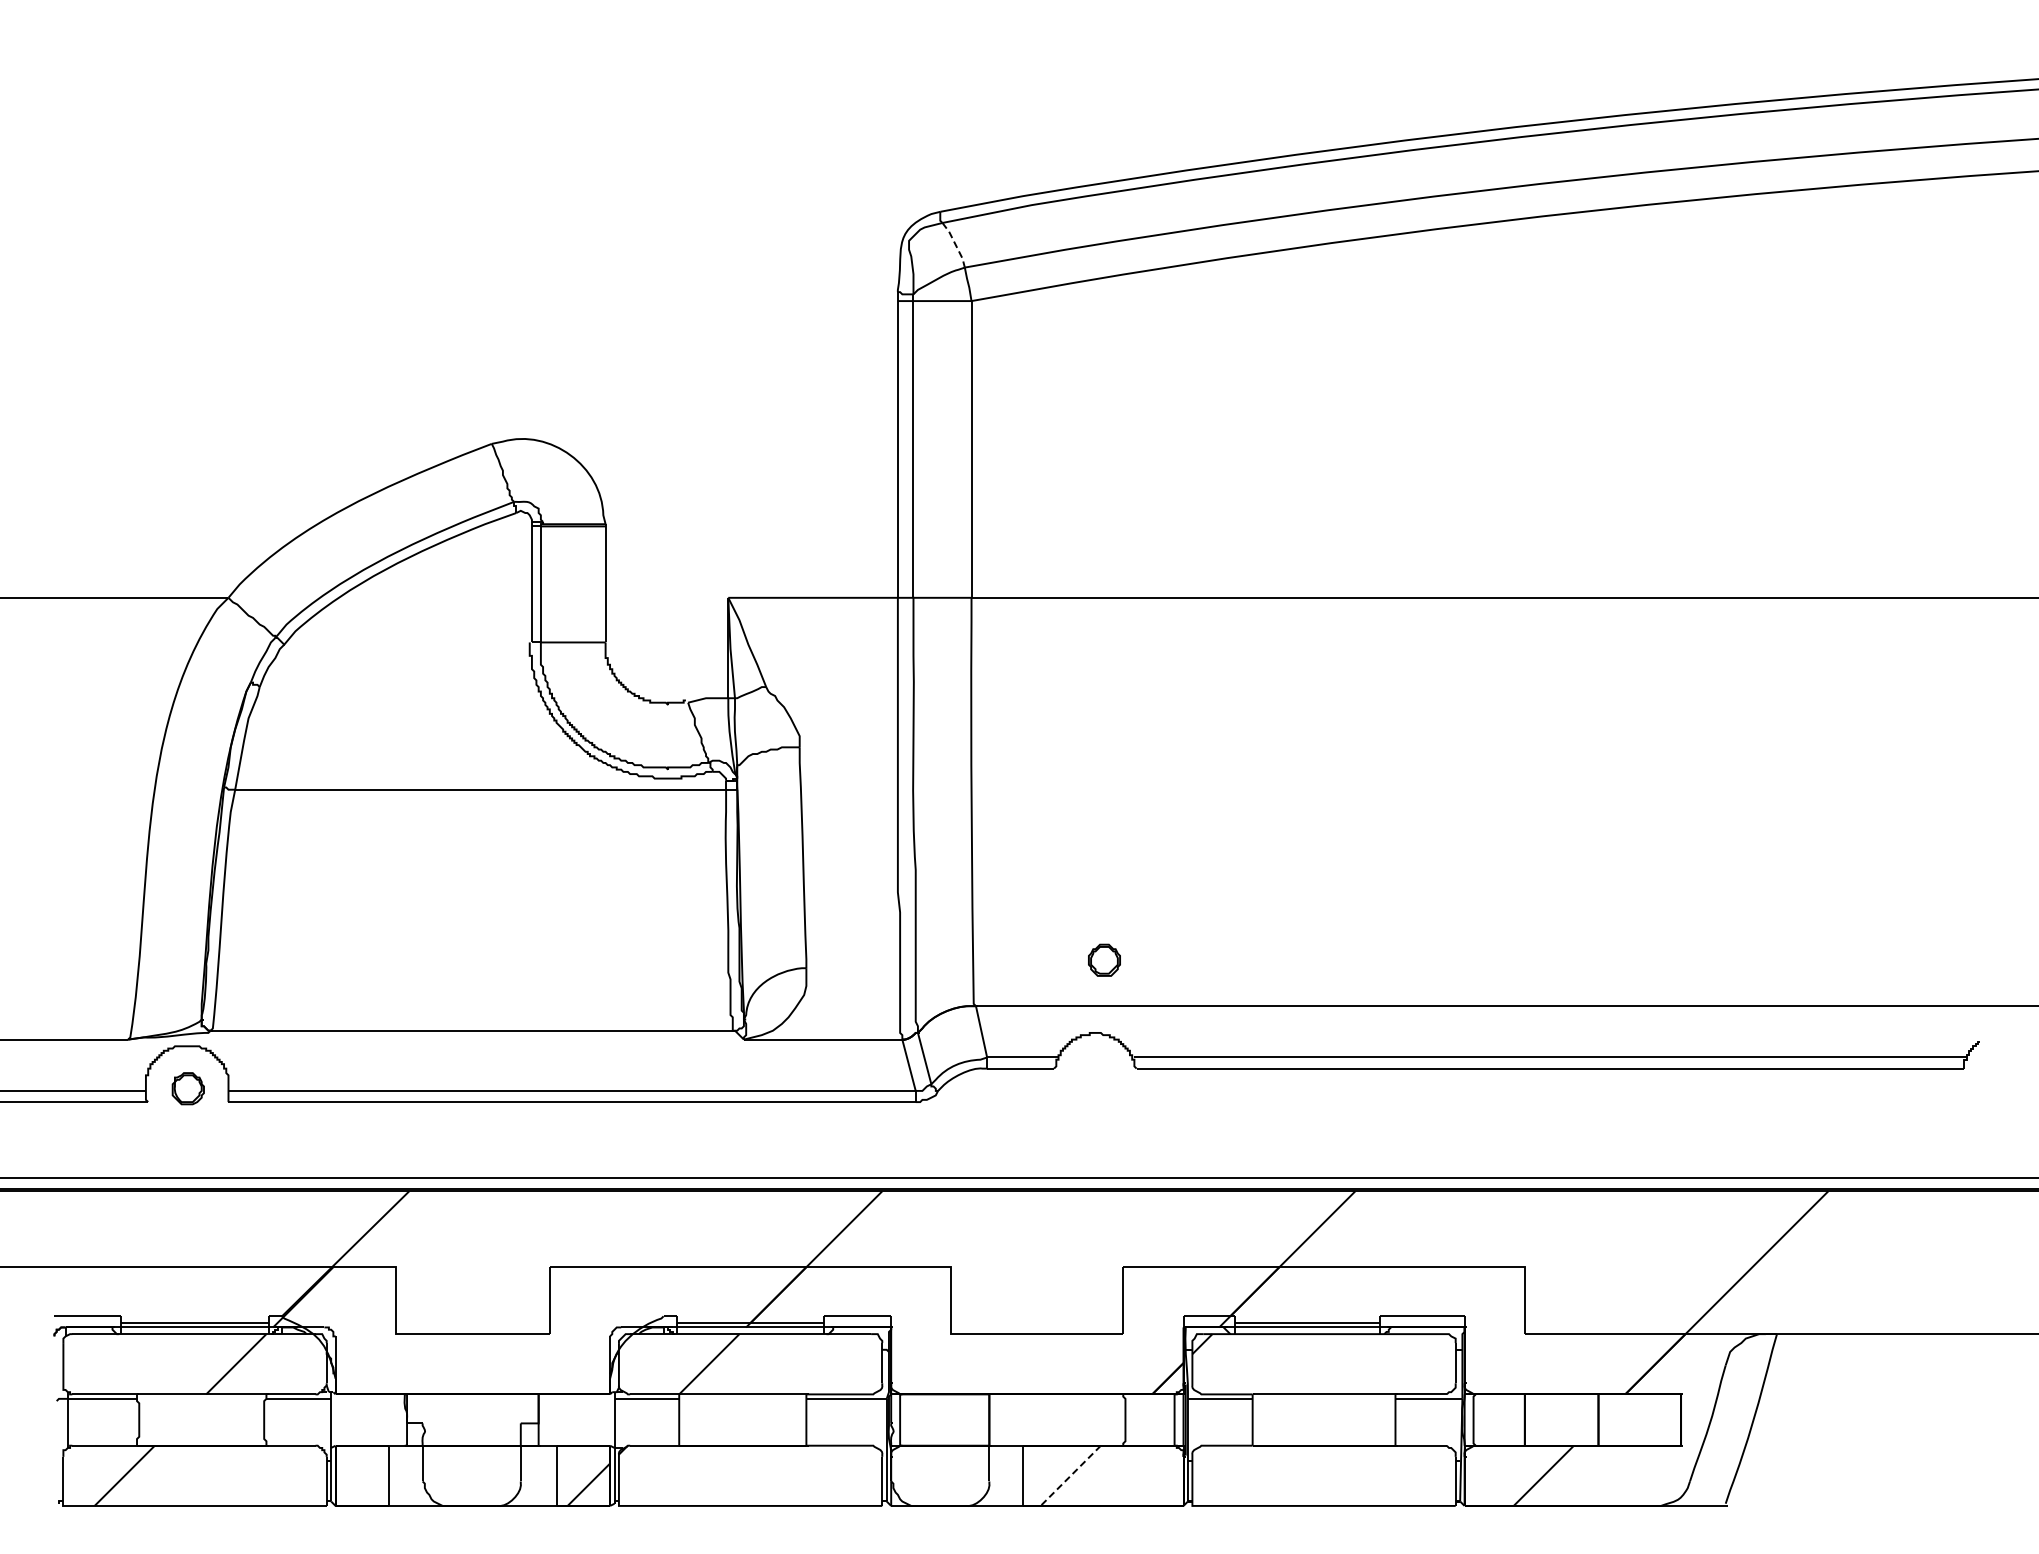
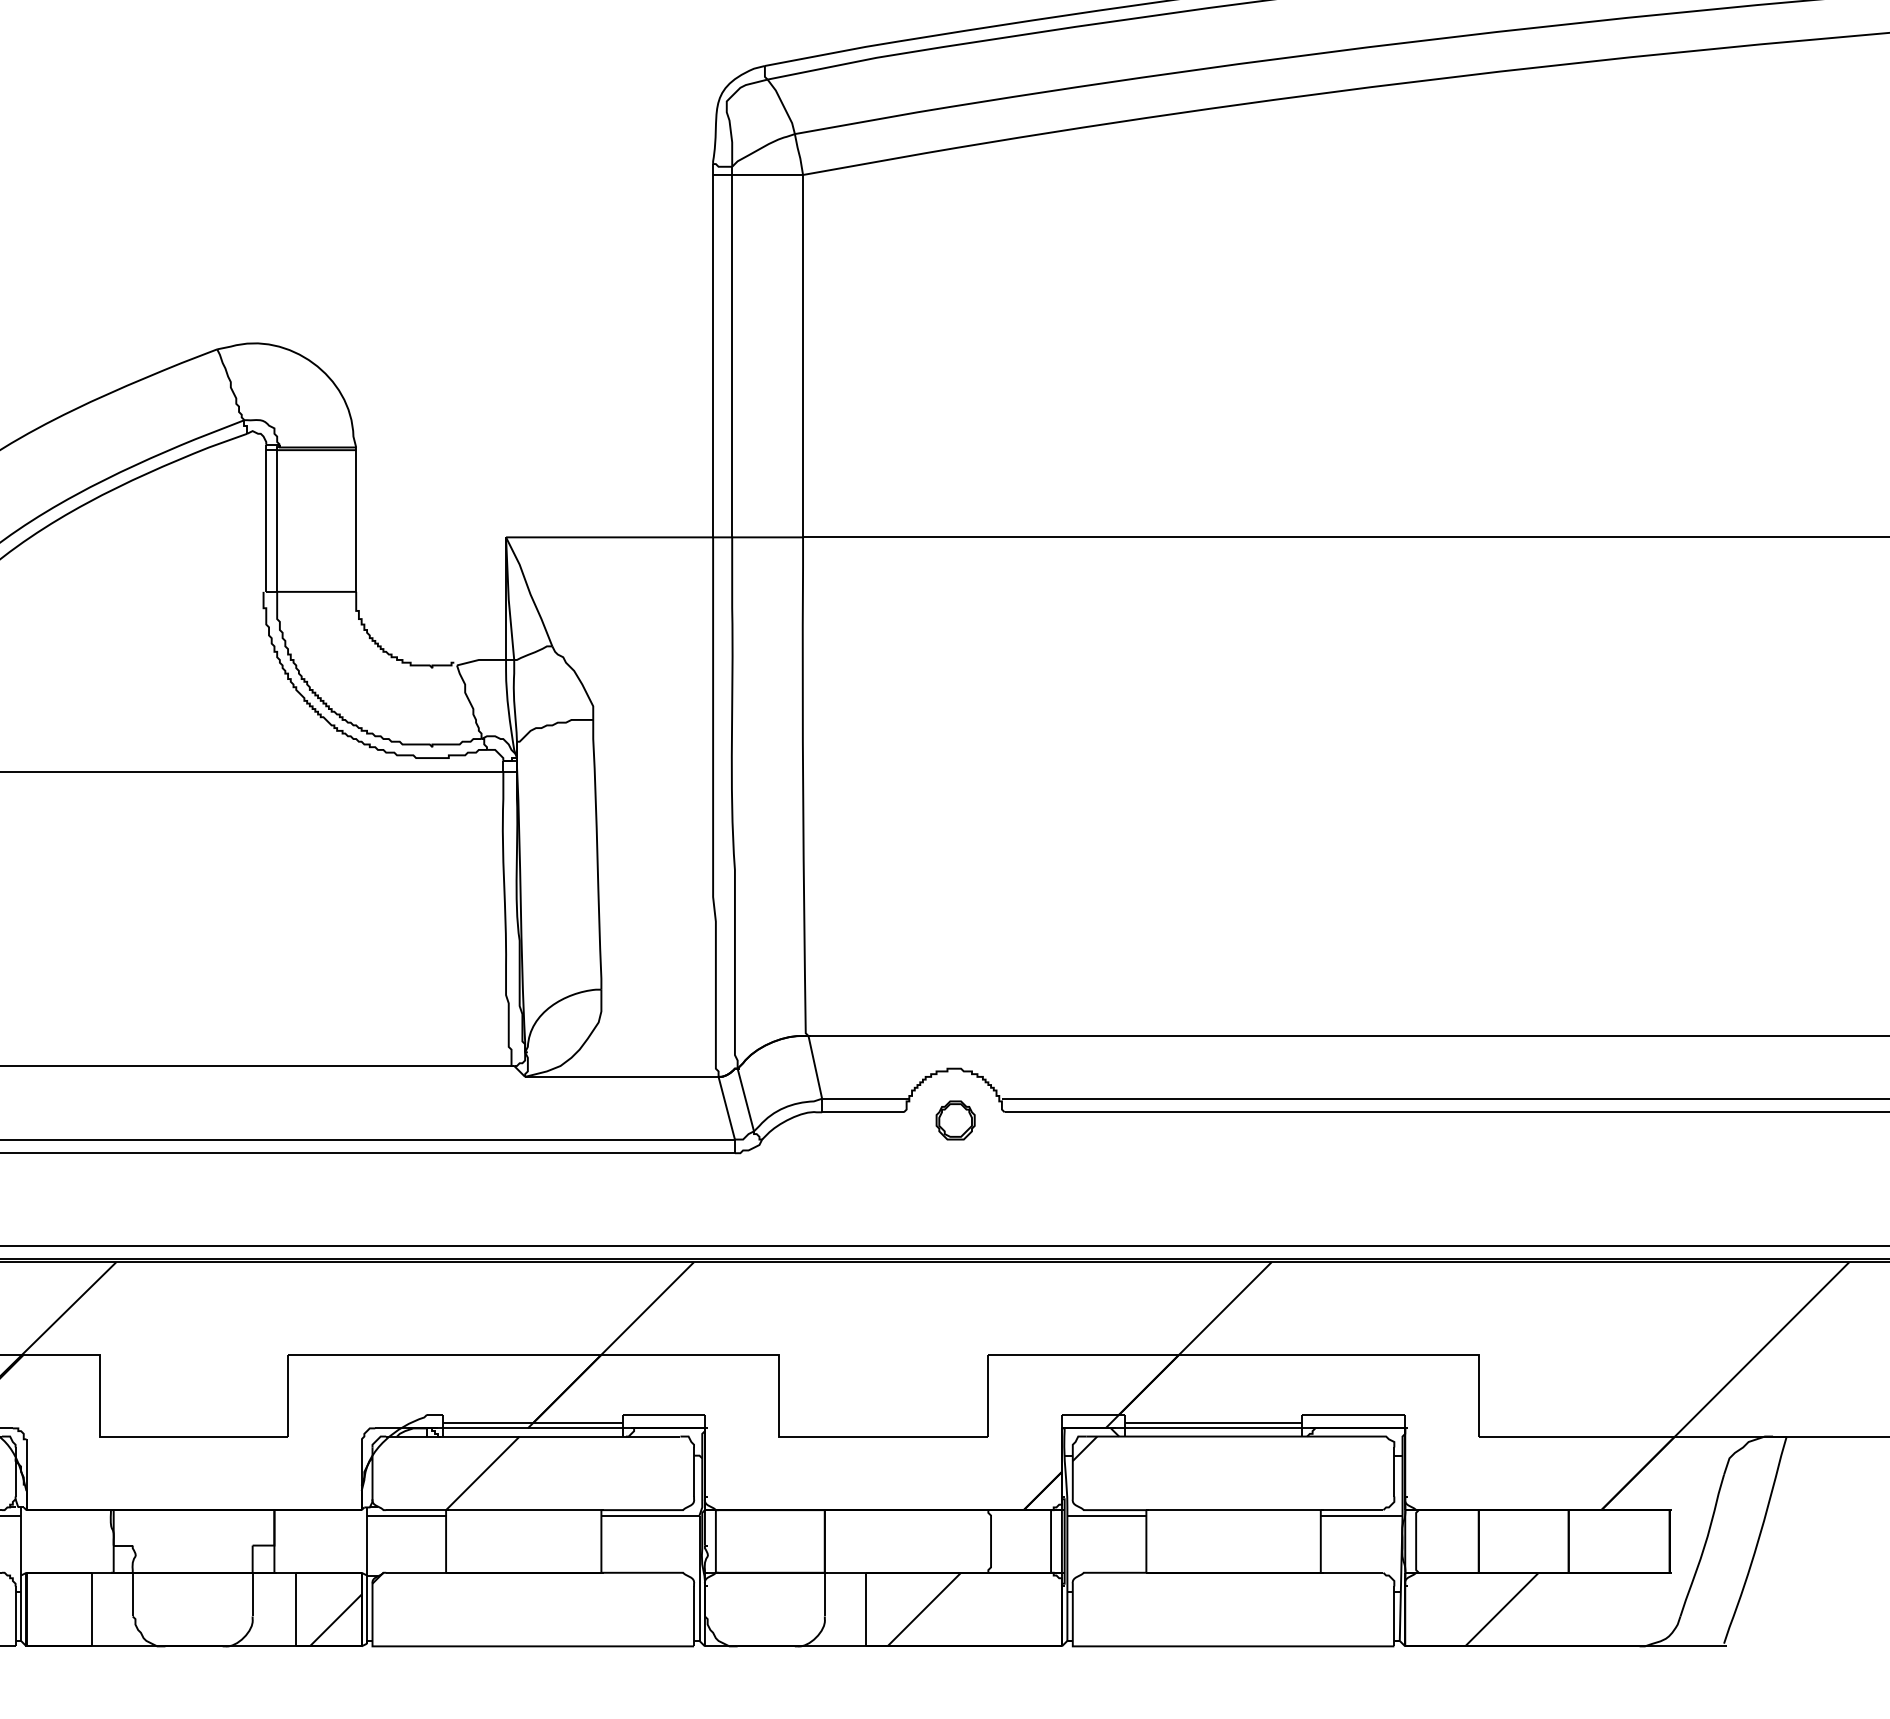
line: (955, 244) -> (783, 105), dashed -> solid
part: (1104, 959) -> (955, 1119), moved
line: (1070, 1475) -> (923, 1609), dashed -> solid

